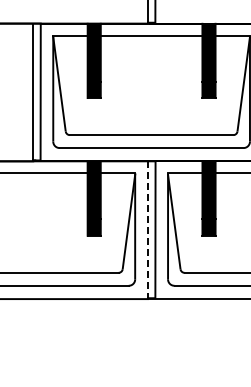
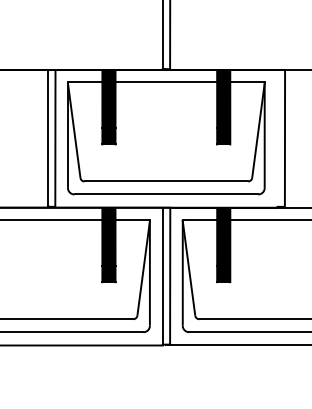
line: (147, 230) -> (162, 276), dashed -> solid

